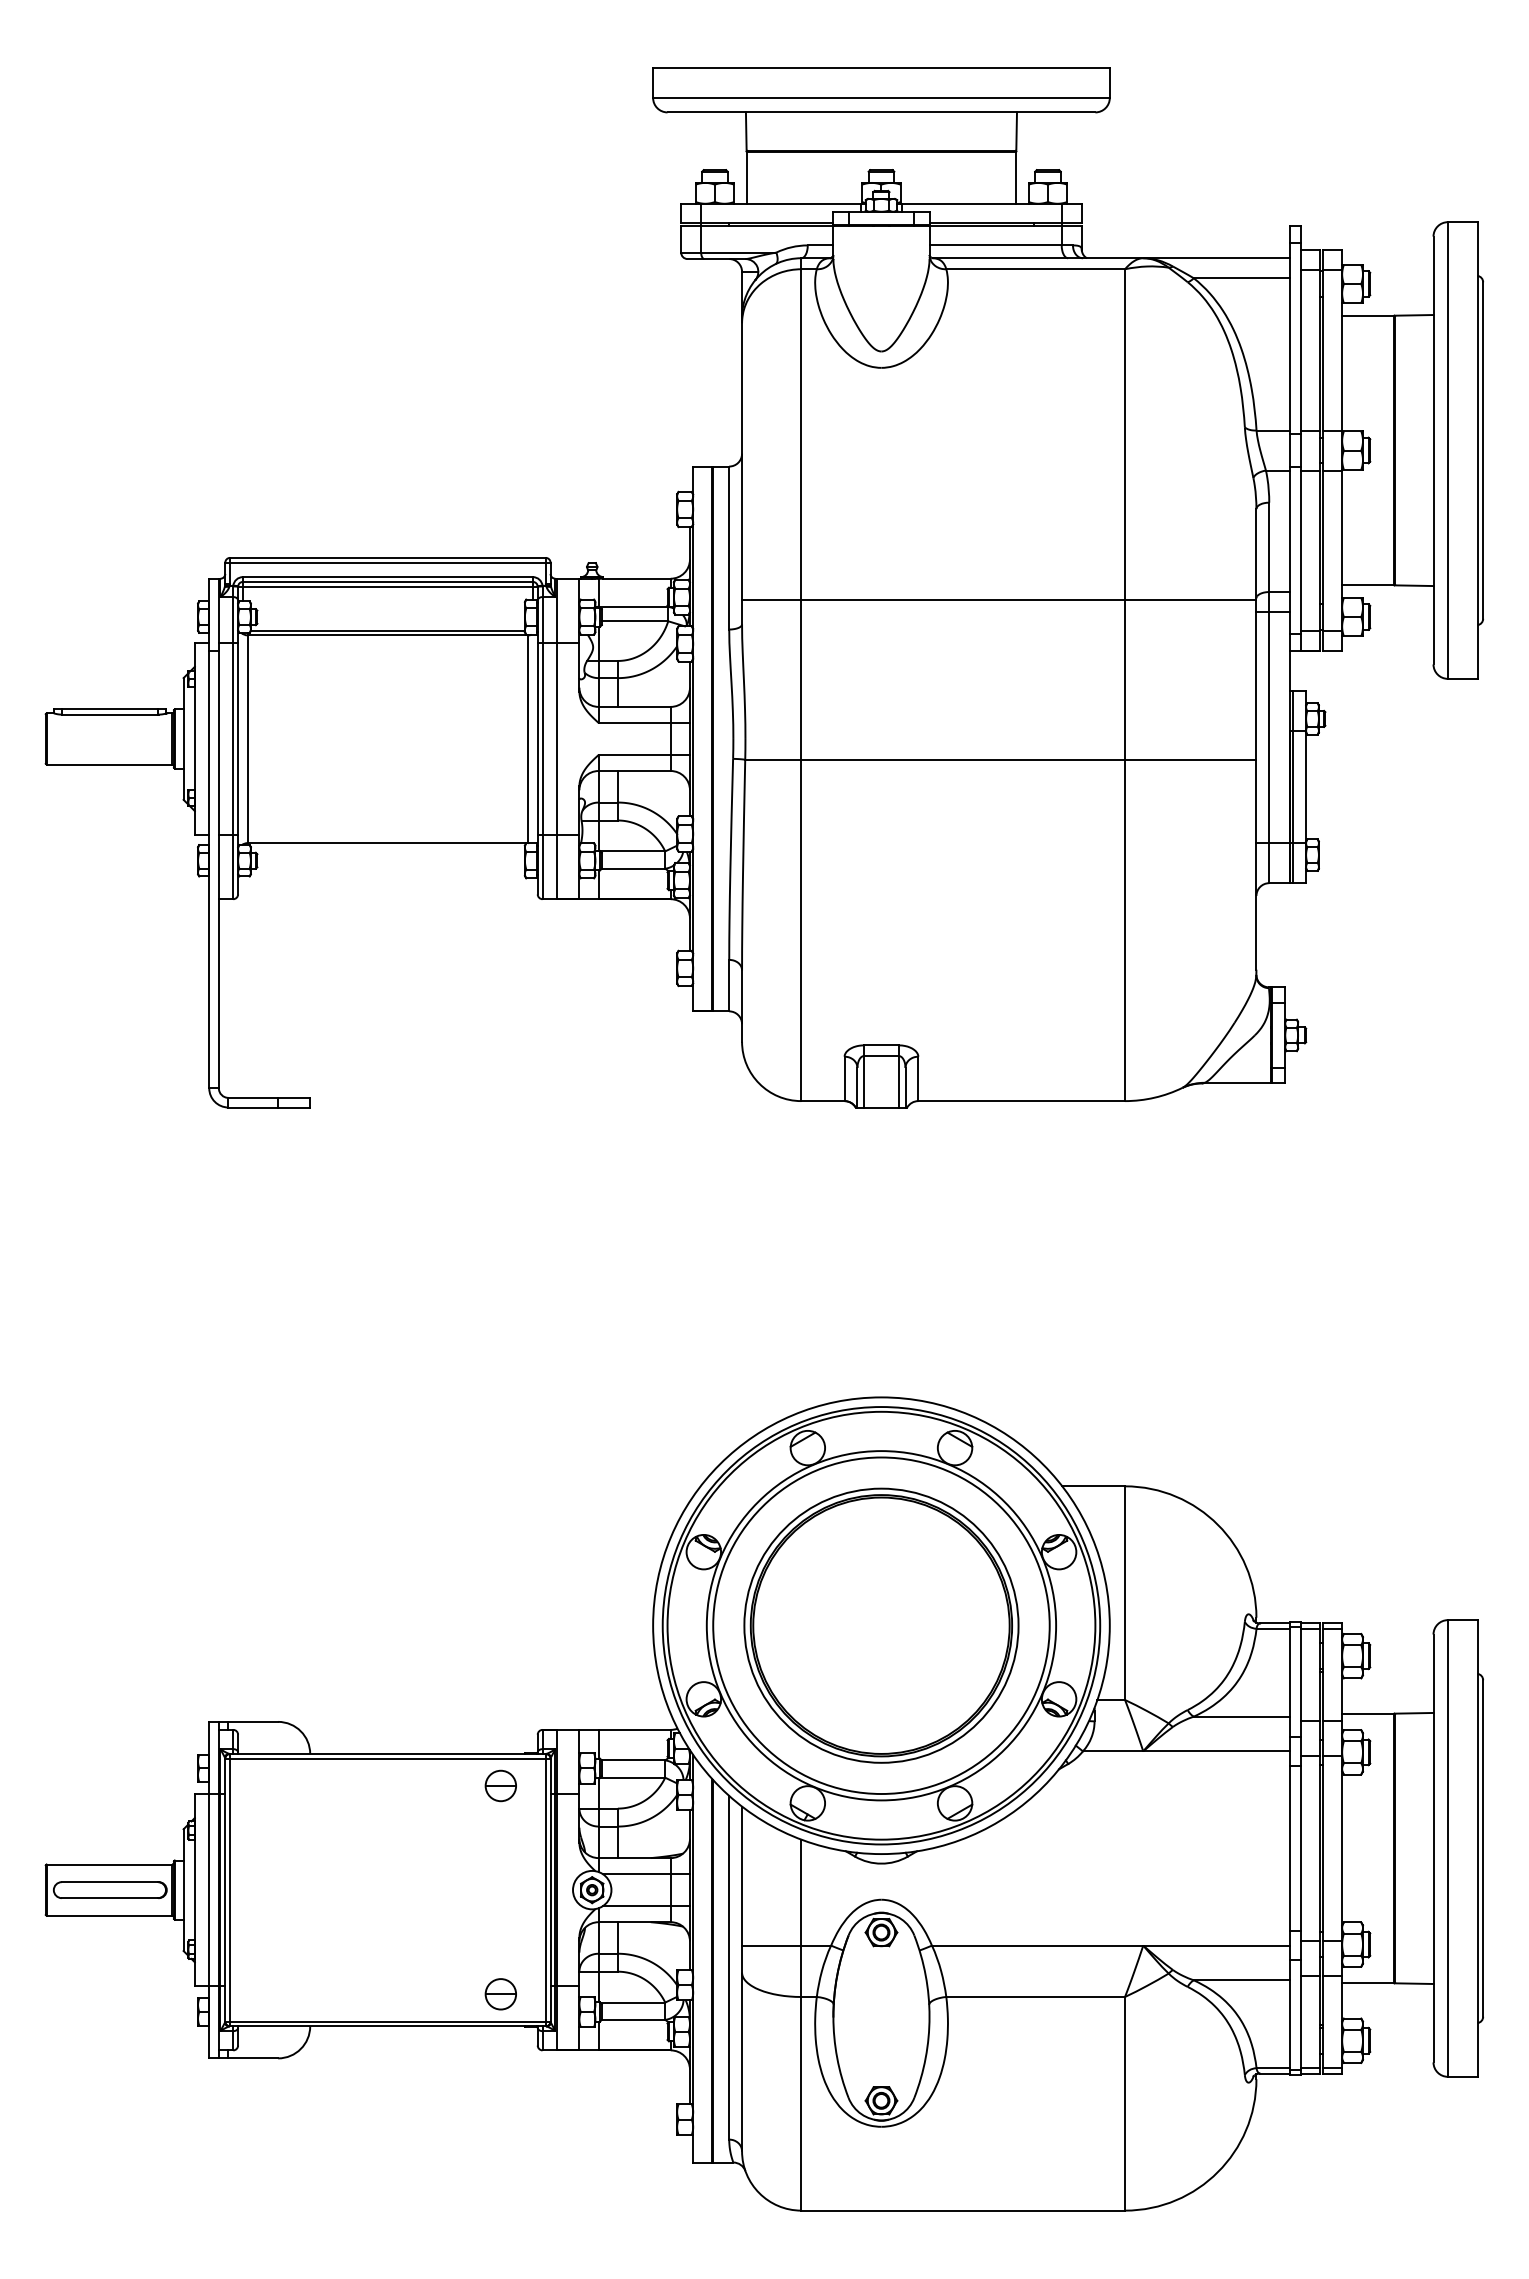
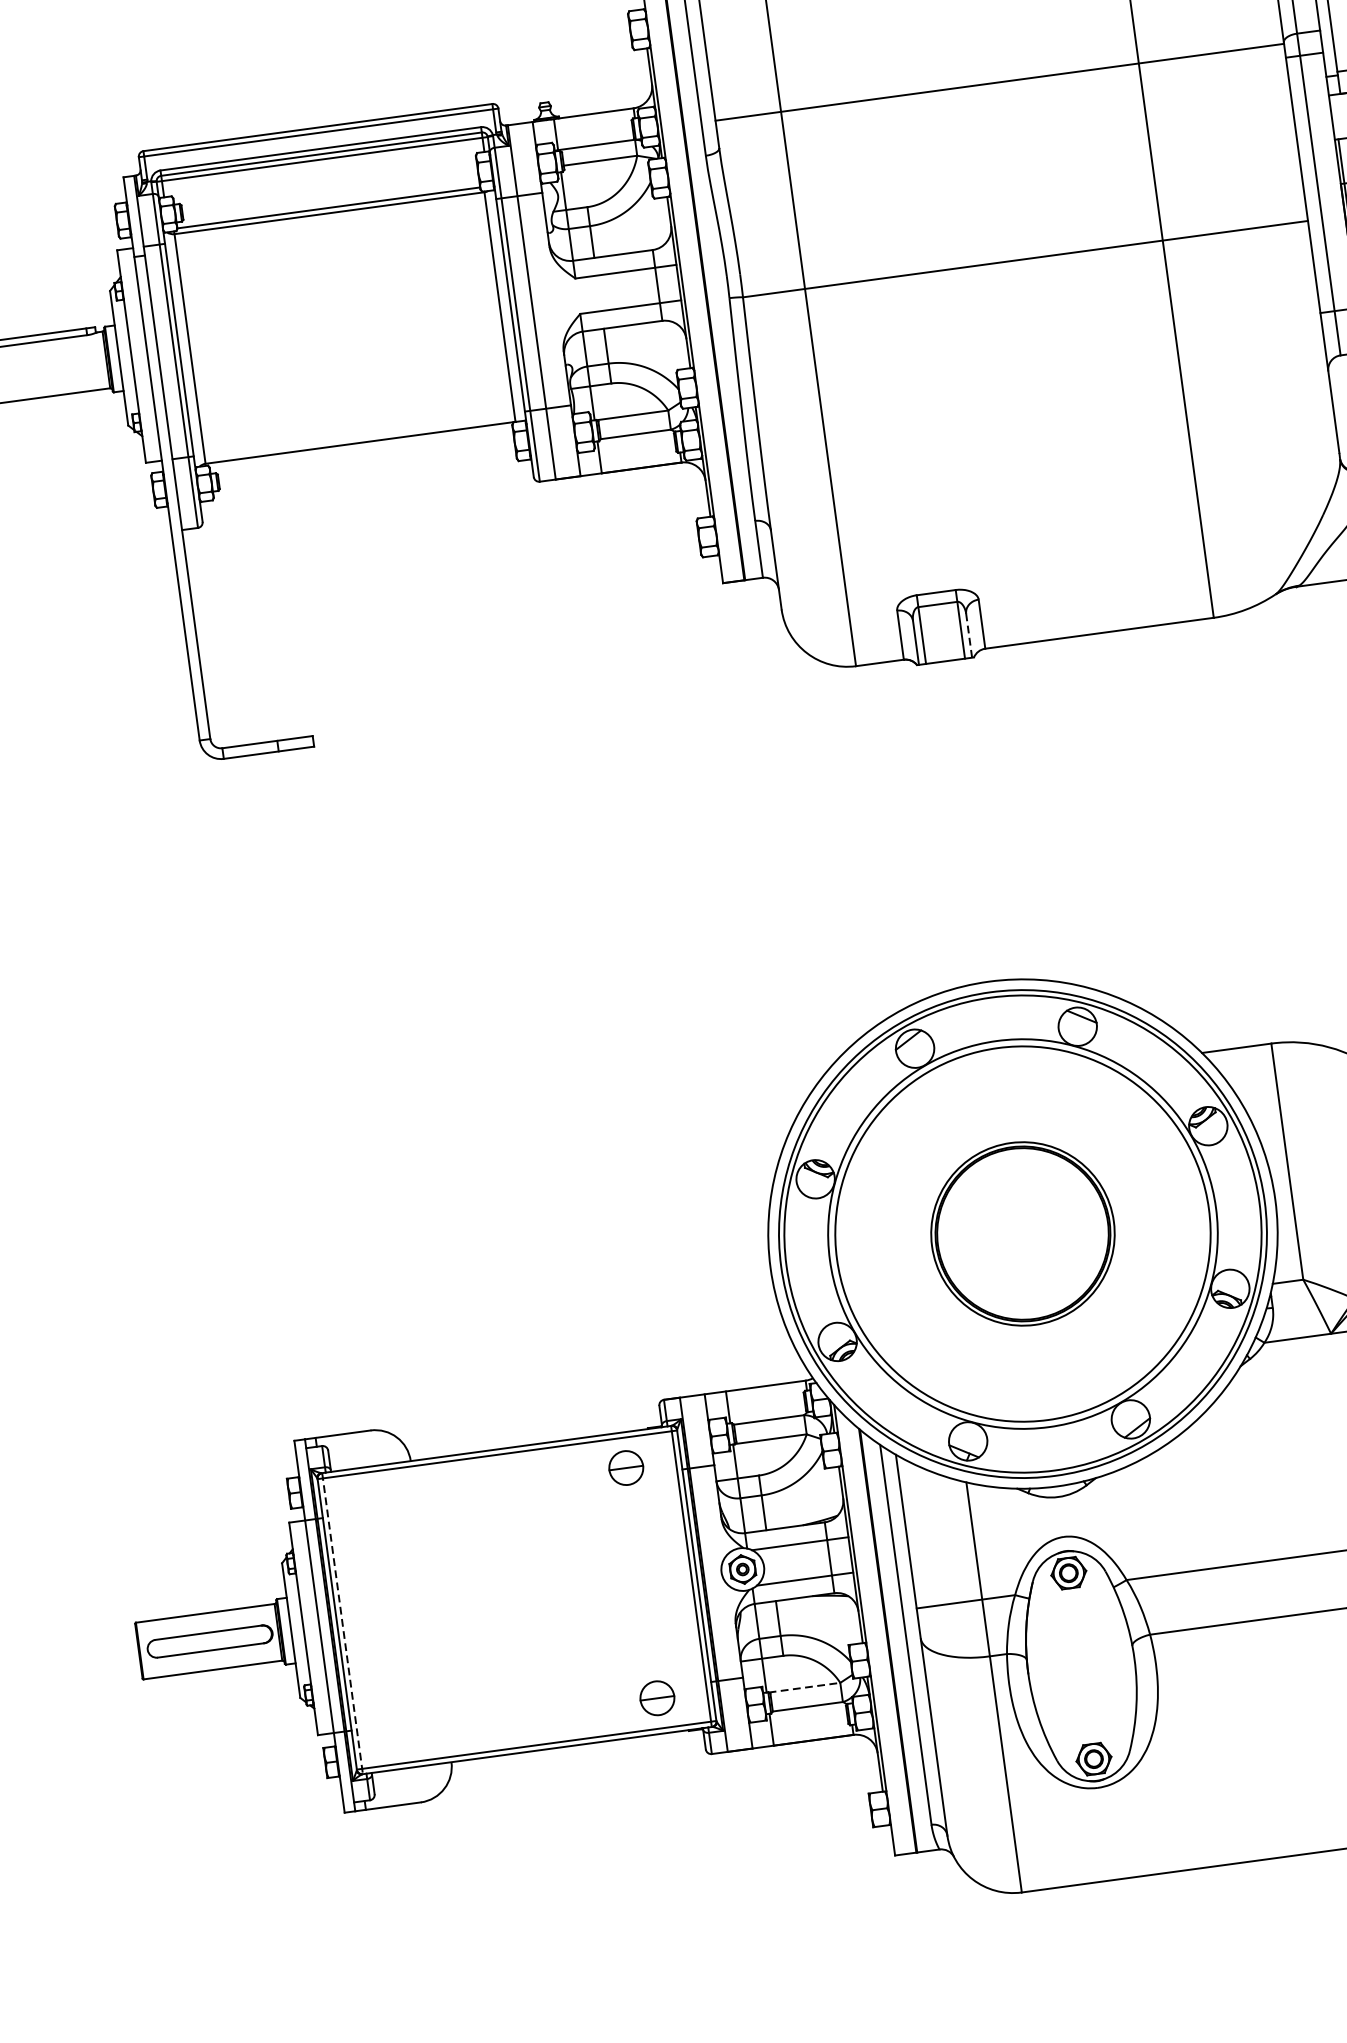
line: (905, 1087) -> (969, 635), solid -> dashed
part: (881, 1625) -> (1022, 1233), size x0.6
line: (230, 1890) -> (343, 1623), solid -> dashed
line: (633, 2002) -> (805, 1687), solid -> dashed

